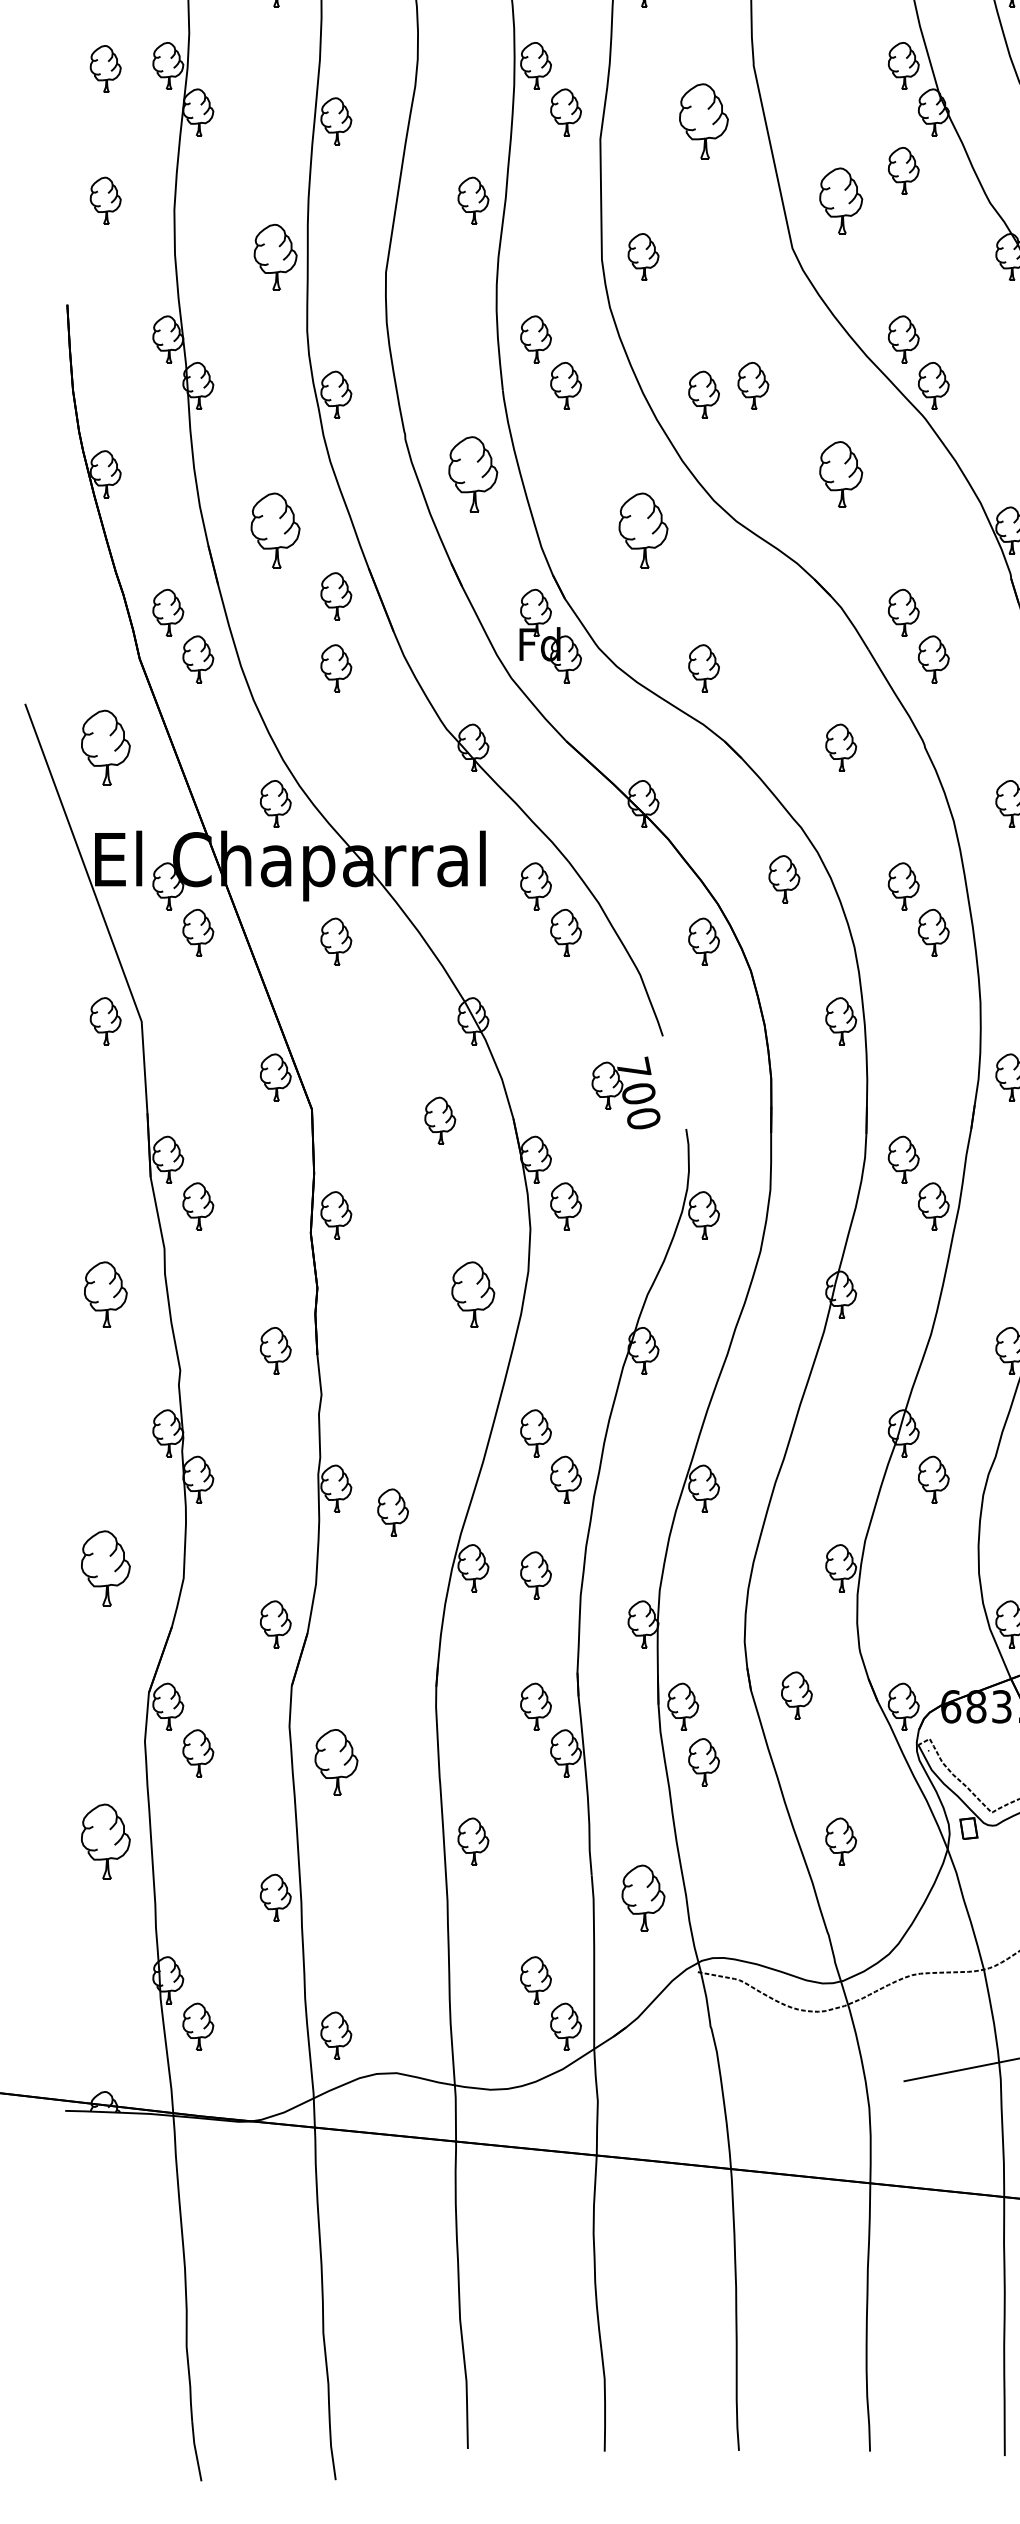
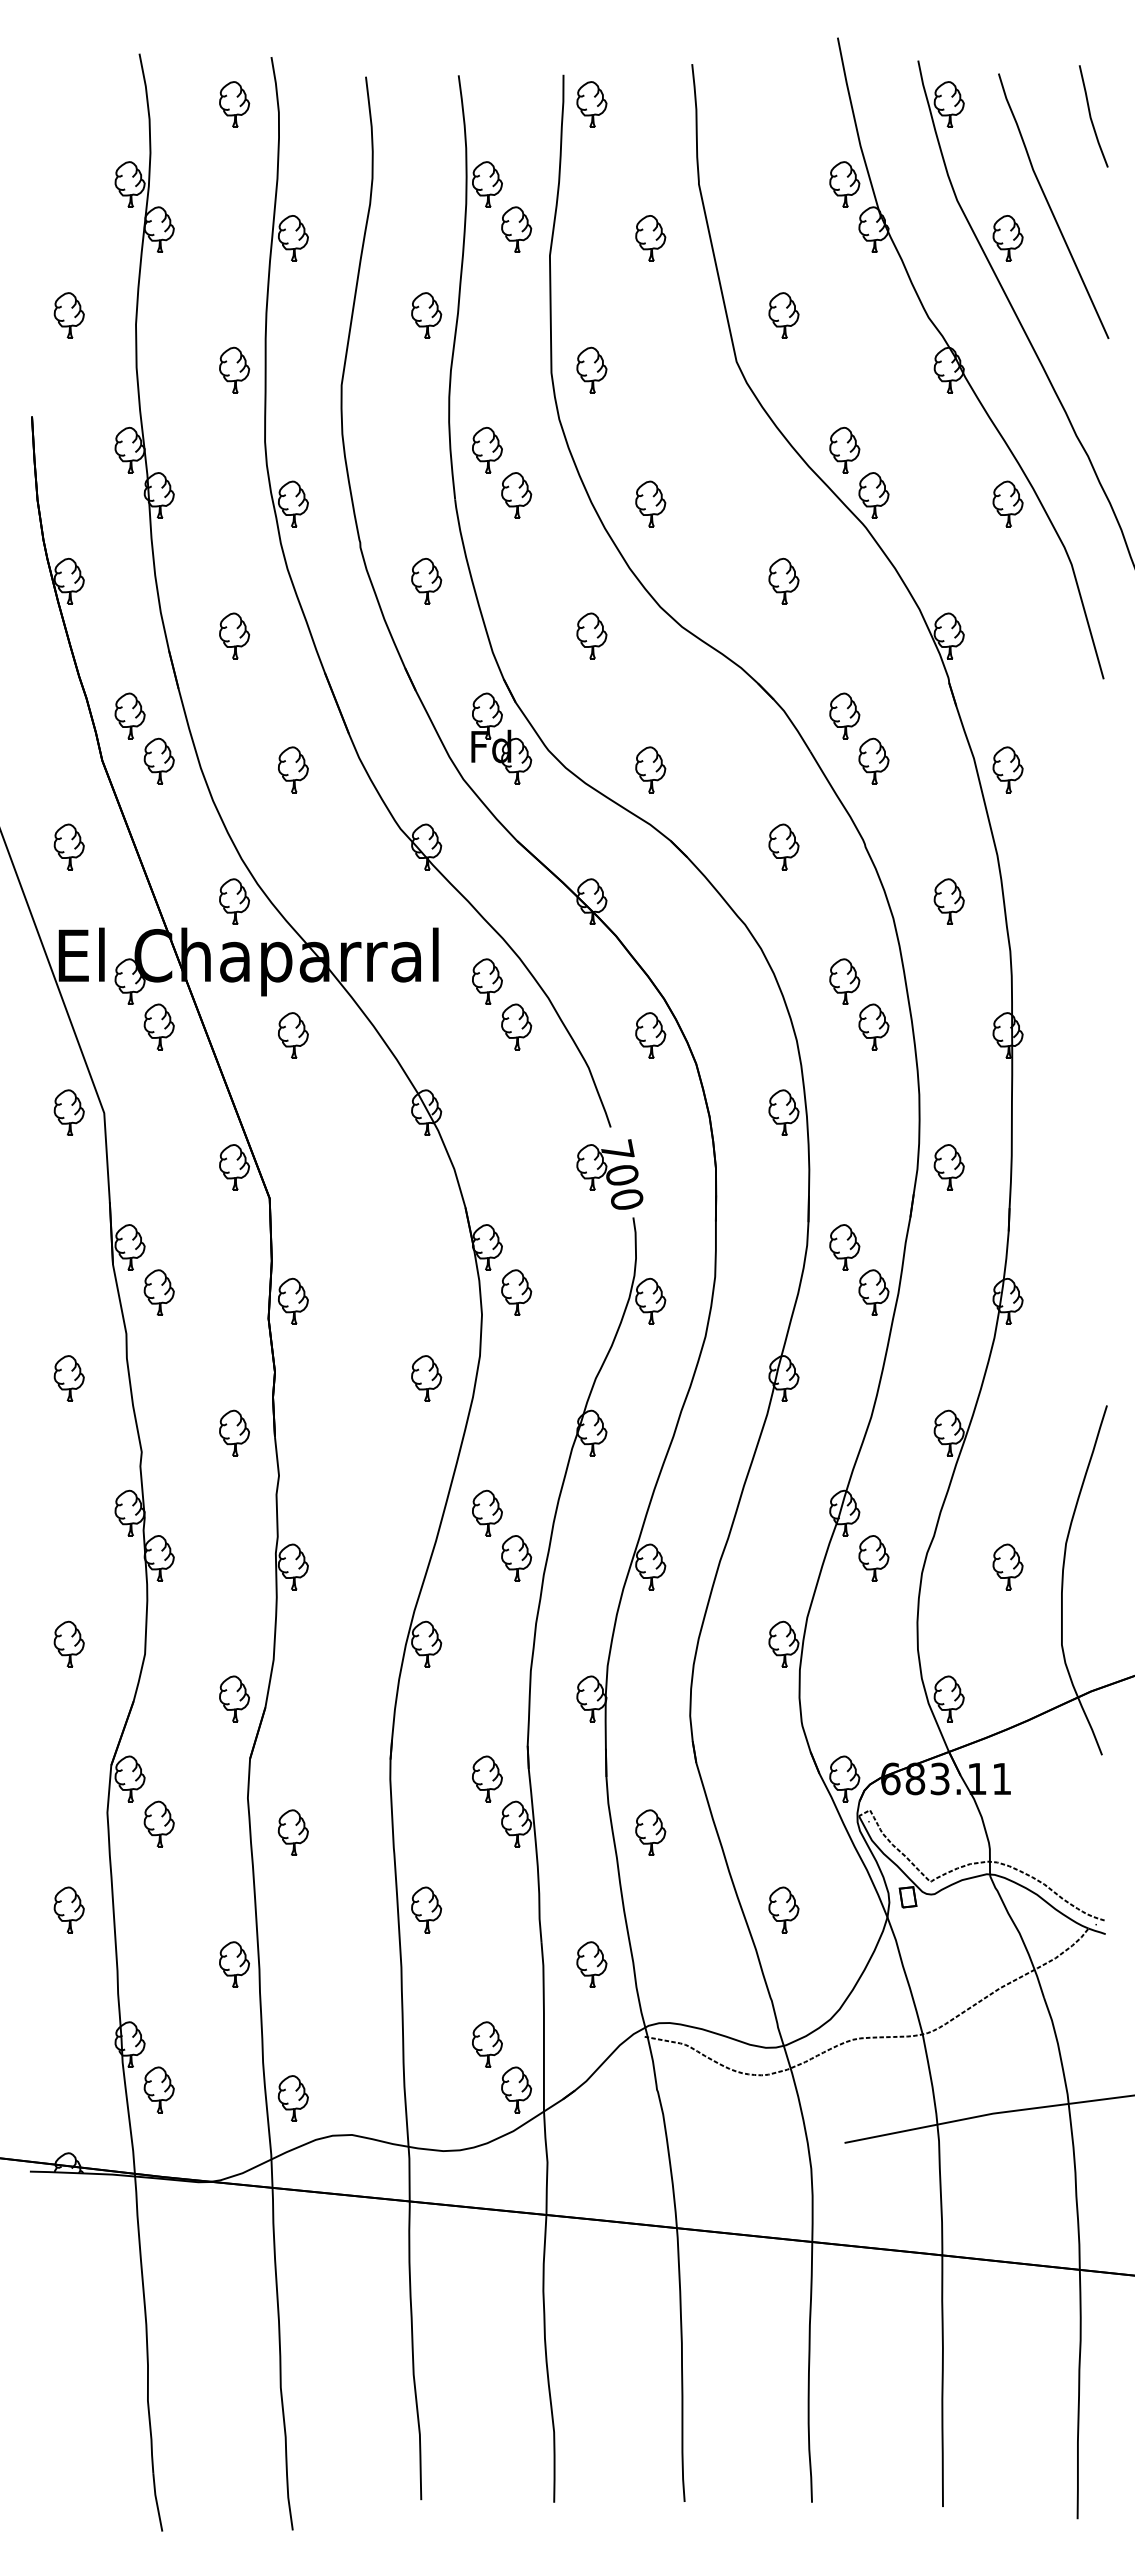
part: (104, 69) -> (68, 187), removed
part: (703, 121) -> (650, 238), size x0.62
part: (903, 170) -> (844, 286), removed
part: (840, 200) -> (783, 315), size x0.71
part: (275, 256) -> (234, 369), size x0.71
part: (753, 385) -> (698, 495), removed
part: (840, 473) -> (783, 580), size x0.71
part: (473, 474) -> (426, 581), size x0.62
part: (275, 530) -> (234, 635), size x0.62
part: (643, 530) -> (591, 635), size x0.62
part: (336, 595) -> (293, 699), removed
part: (104, 747) -> (68, 846), size x0.62
part: (784, 878) -> (728, 974), removed
part: (625, 1092) -> (609, 1174), moved
part: (440, 1120) -> (394, 1209), removed
part: (104, 1294) -> (68, 1378), size x0.71
part: (473, 1294) -> (426, 1378), size x0.71
part: (393, 1511) -> (348, 1589), removed
part: (104, 1567) -> (68, 1643), size x0.62
part: (536, 1574) -> (487, 1650), removed
part: (796, 1694) -> (740, 1767), removed
part: (683, 1706) -> (630, 1778), removed
part: (335, 1761) -> (292, 1832), size x0.71
part: (104, 1841) -> (68, 1909), size x0.62
part: (643, 1897) -> (591, 1964), size x0.71

